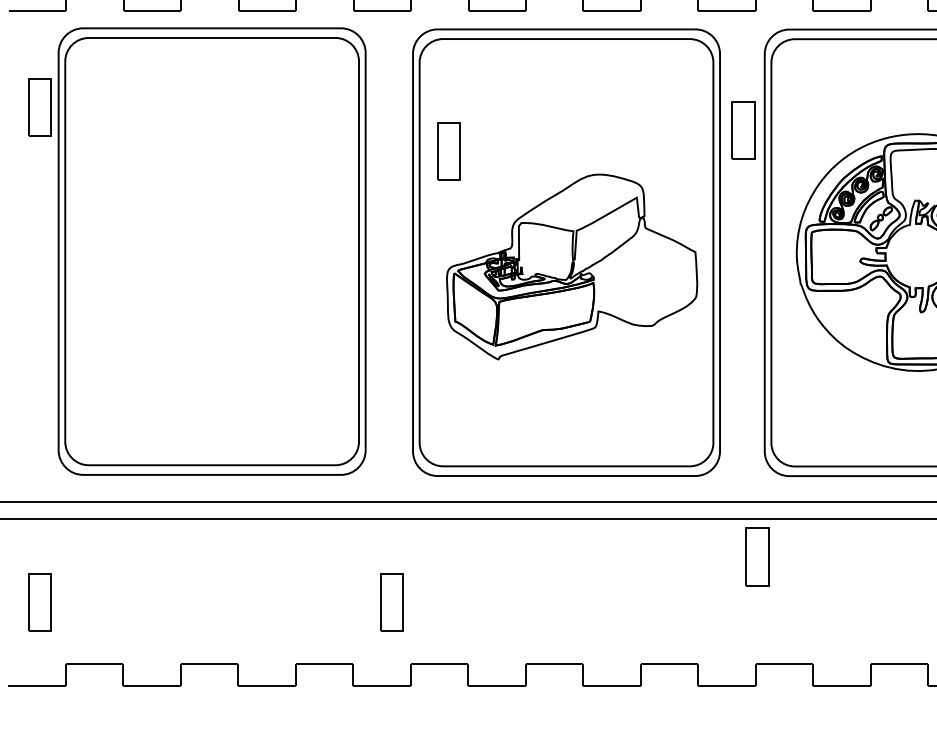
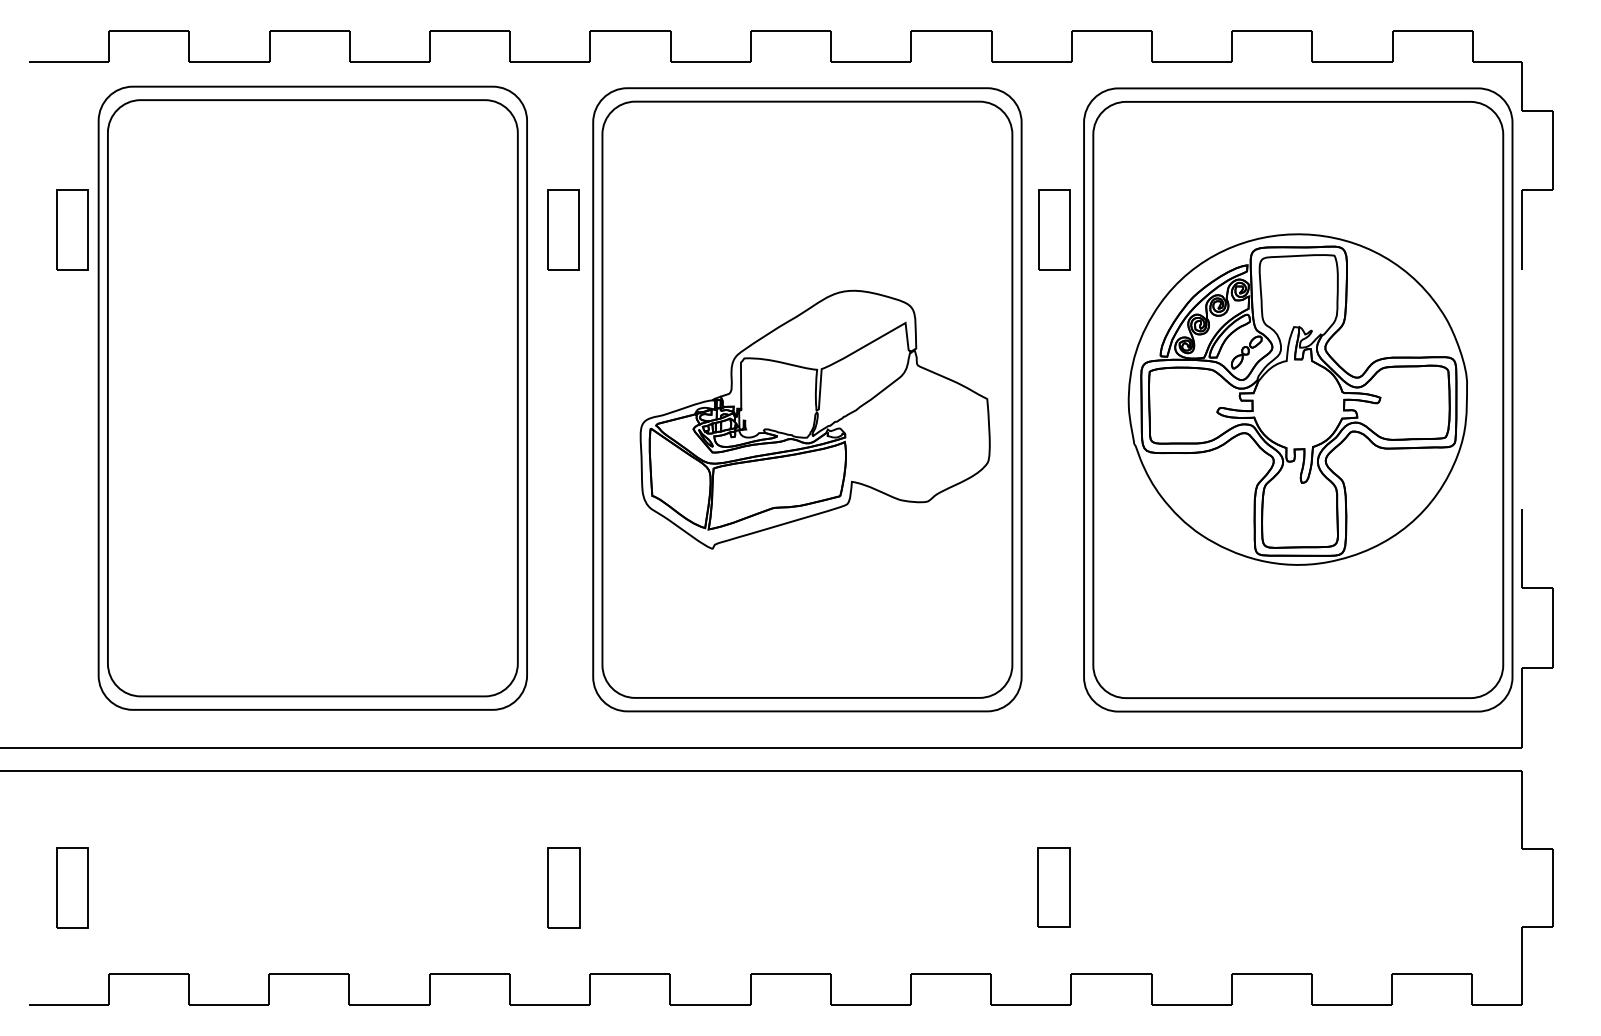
part: (39, 107) -> (72, 229), moved
part: (449, 151) -> (563, 229), moved
part: (757, 557) -> (1053, 887), moved

